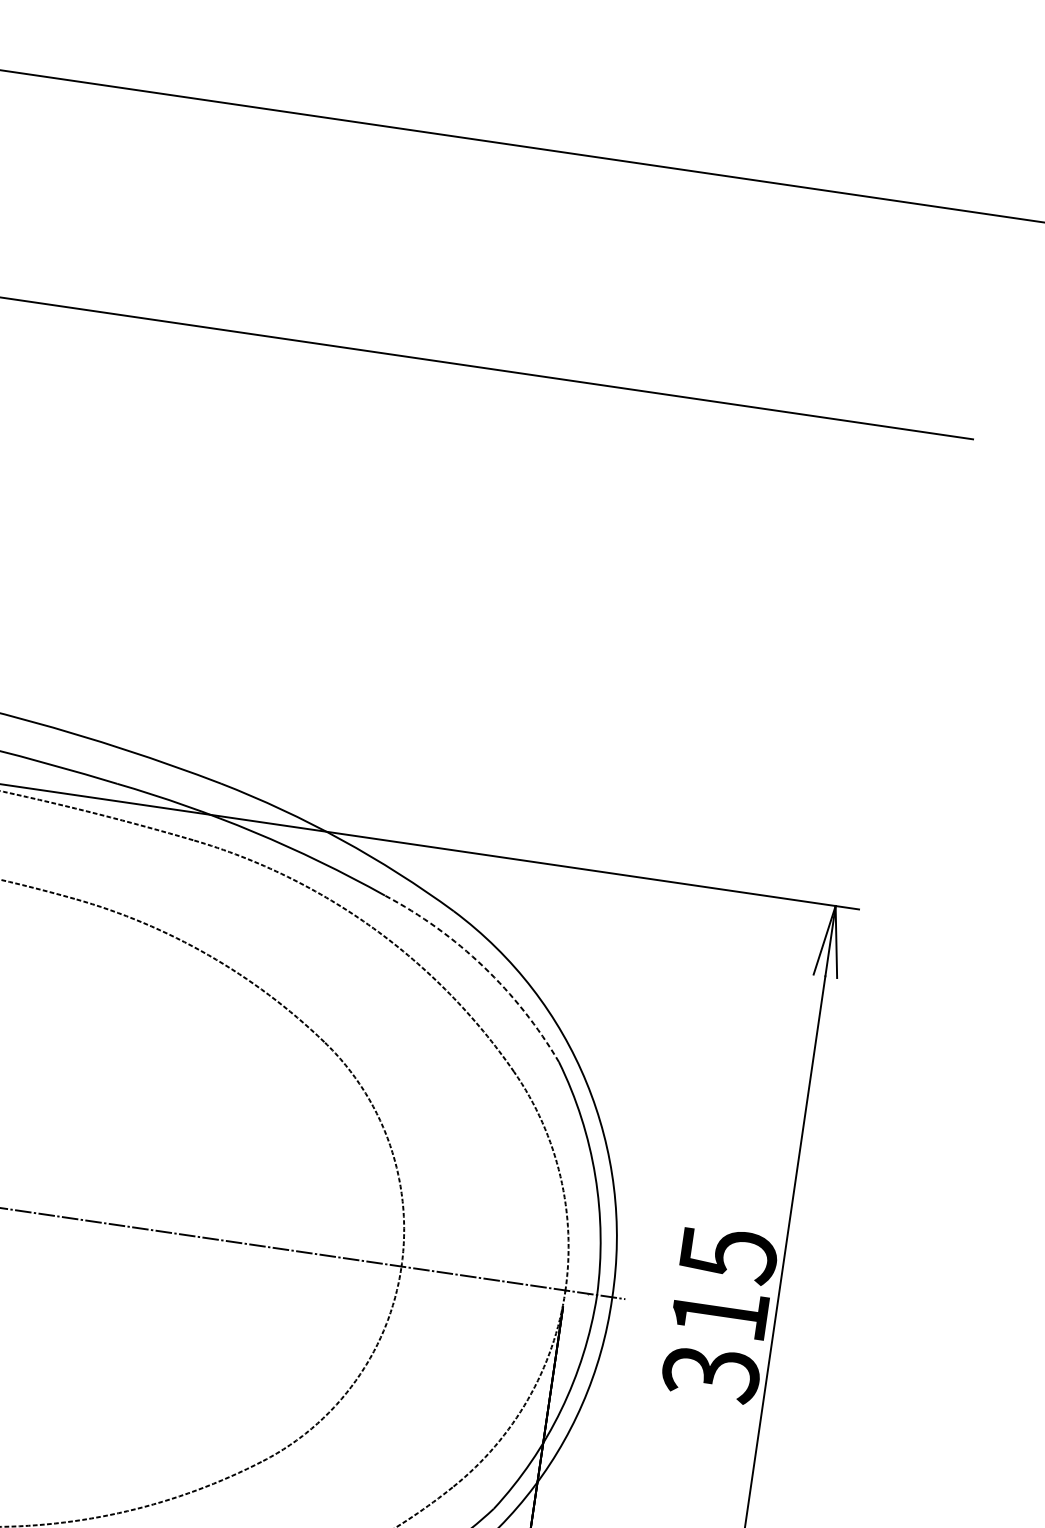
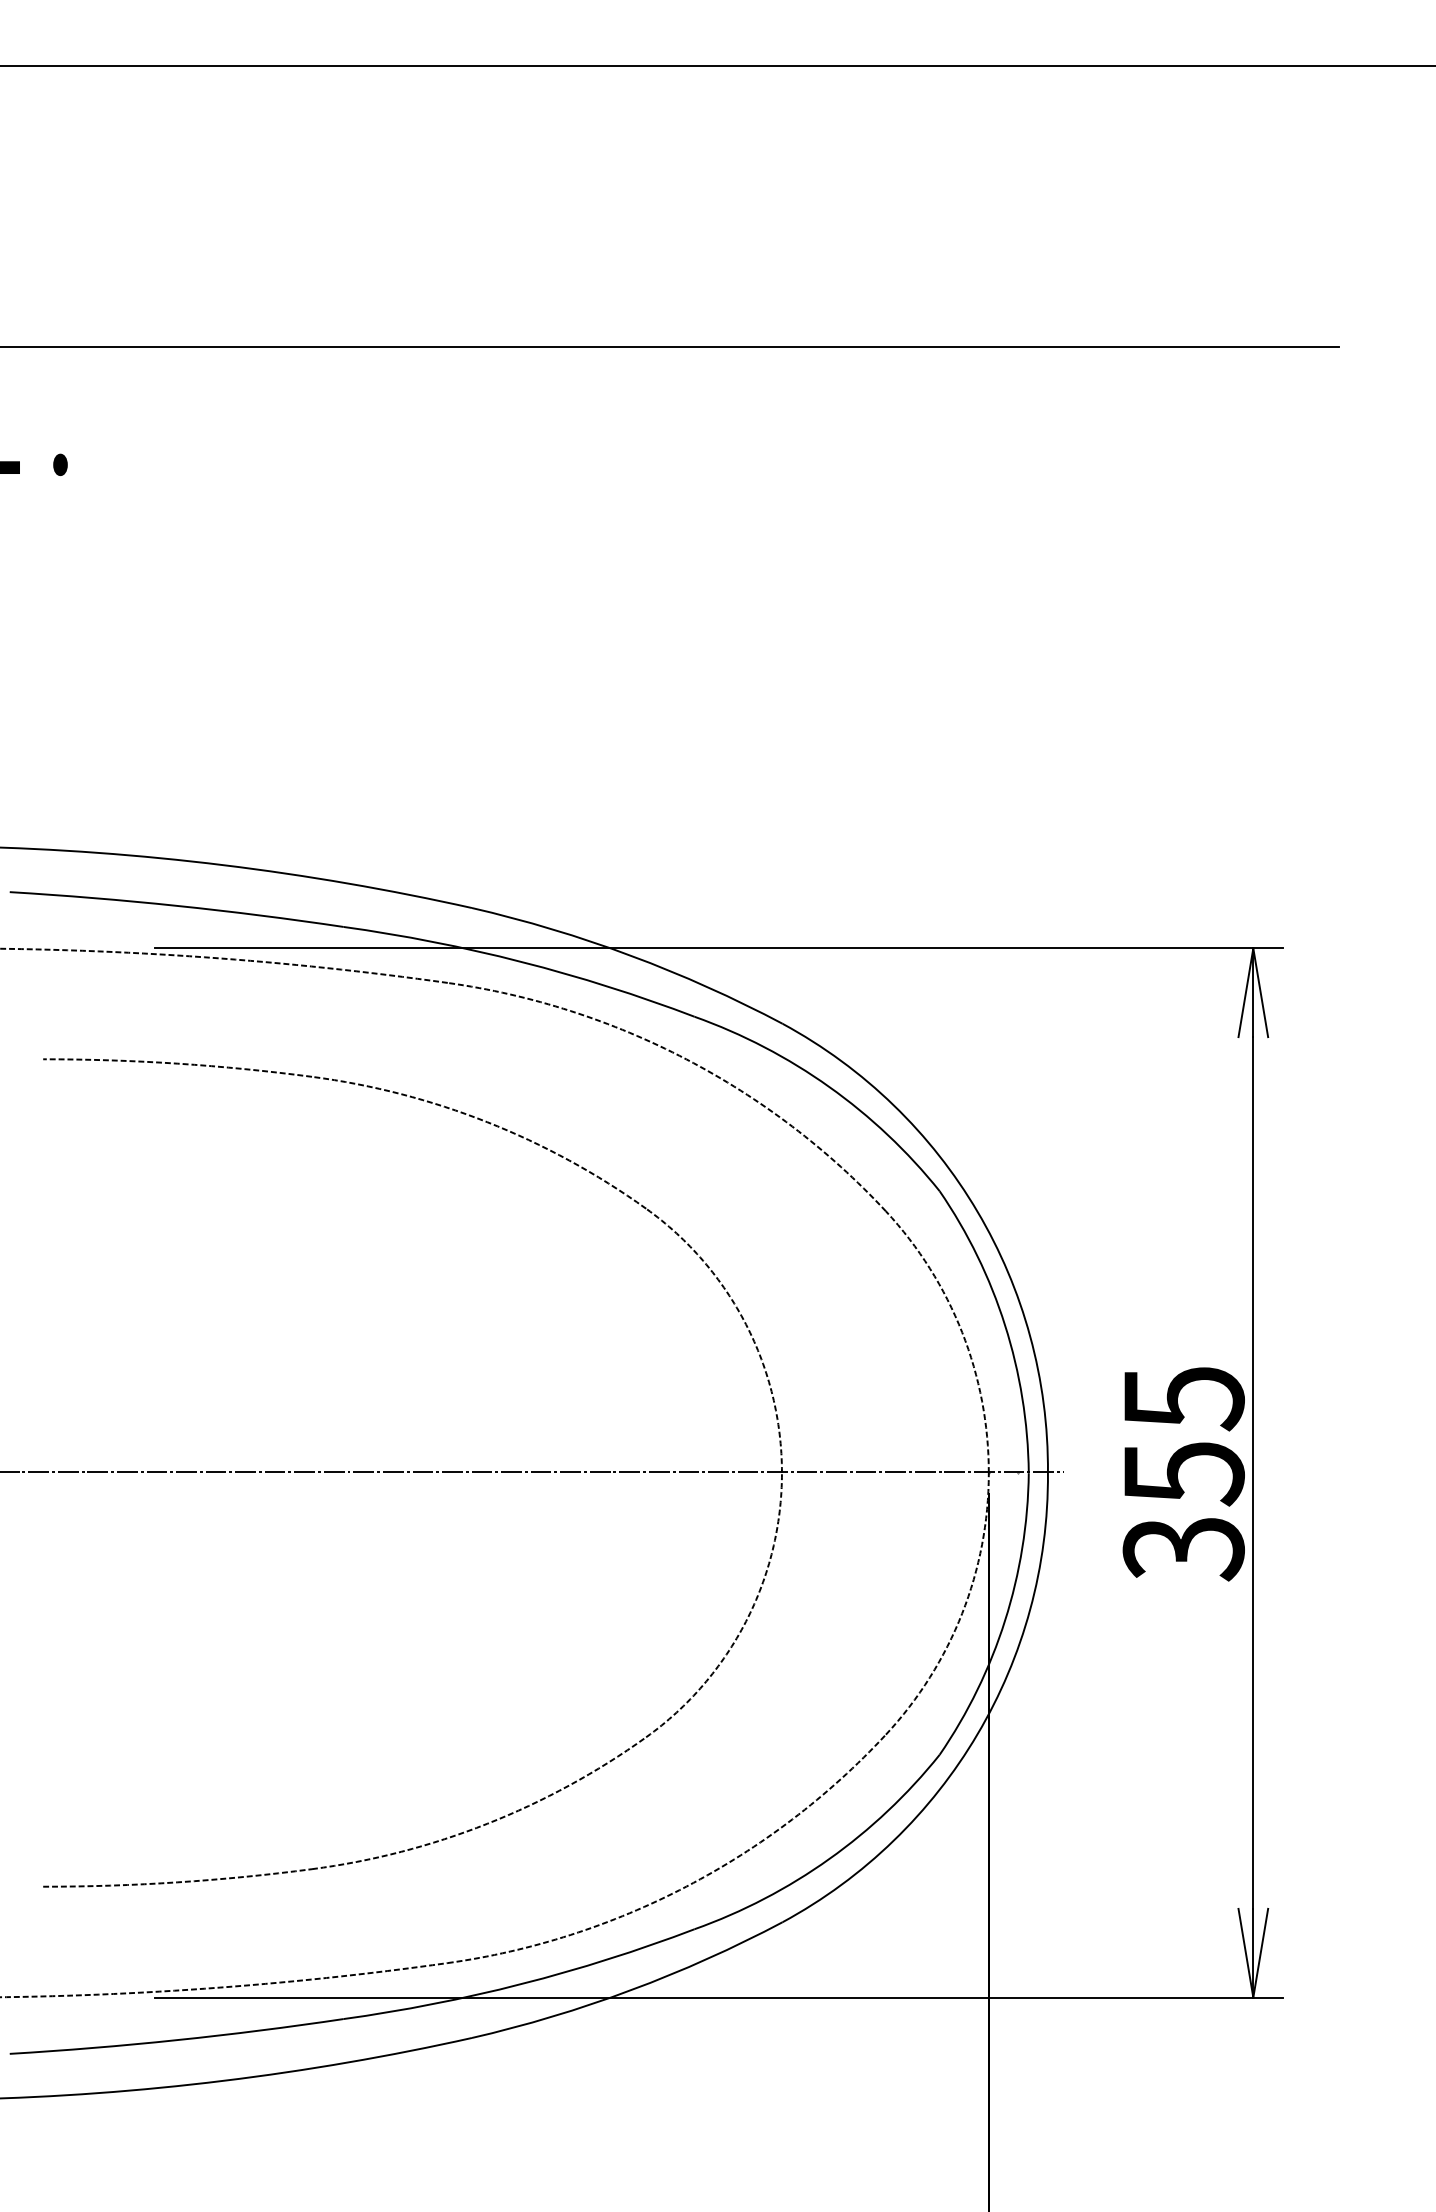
arc: (483, 966) -> (829, 1086), dashed -> solid
text: (720, 1314) -> (1184, 1474), 315 -> 355

